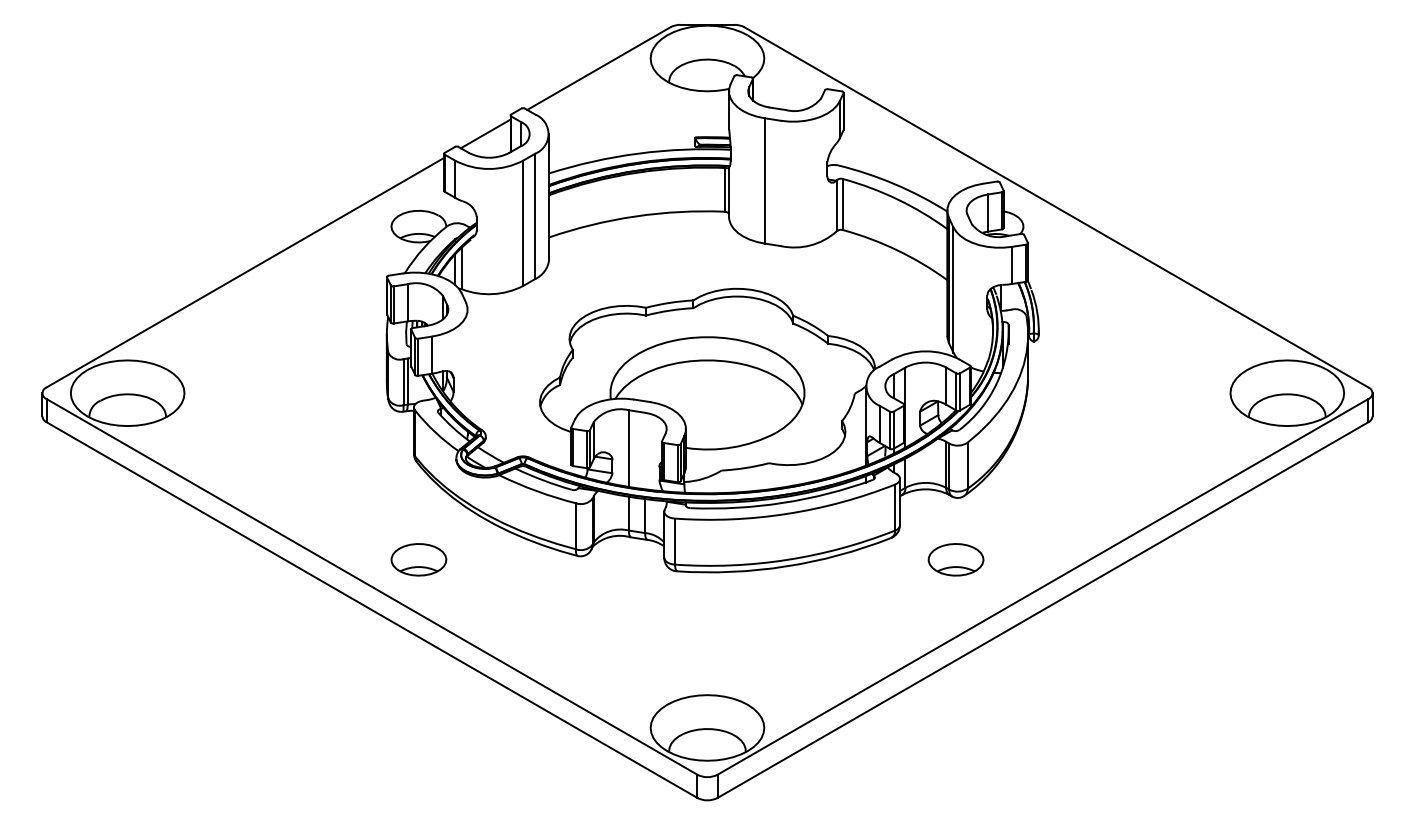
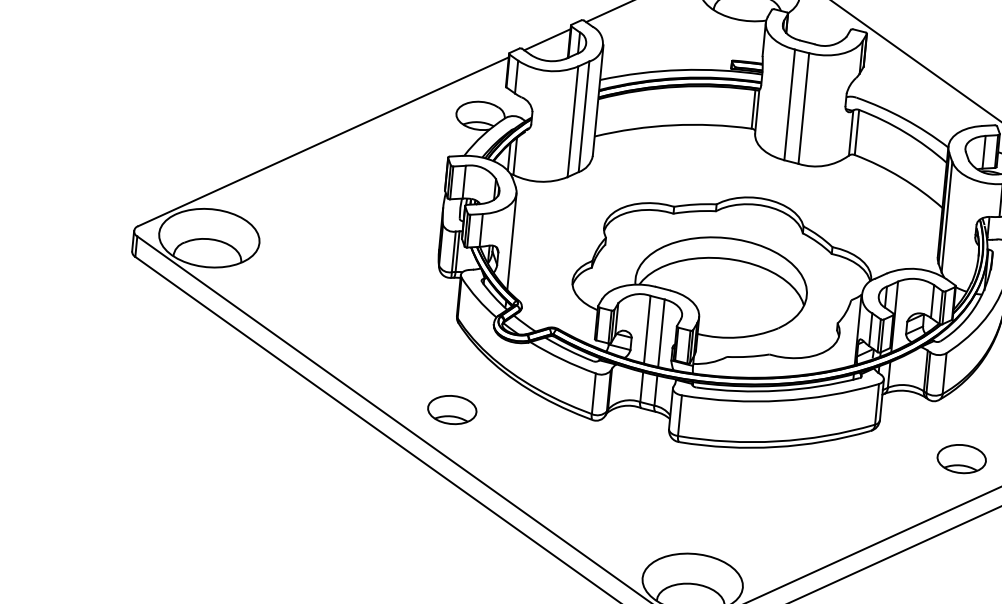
line: (780, 183) -> (803, 108), added
line: (467, 363) -> (511, 240), added
line: (645, 450) -> (661, 332), added
part: (955, 559) -> (961, 458), moved

